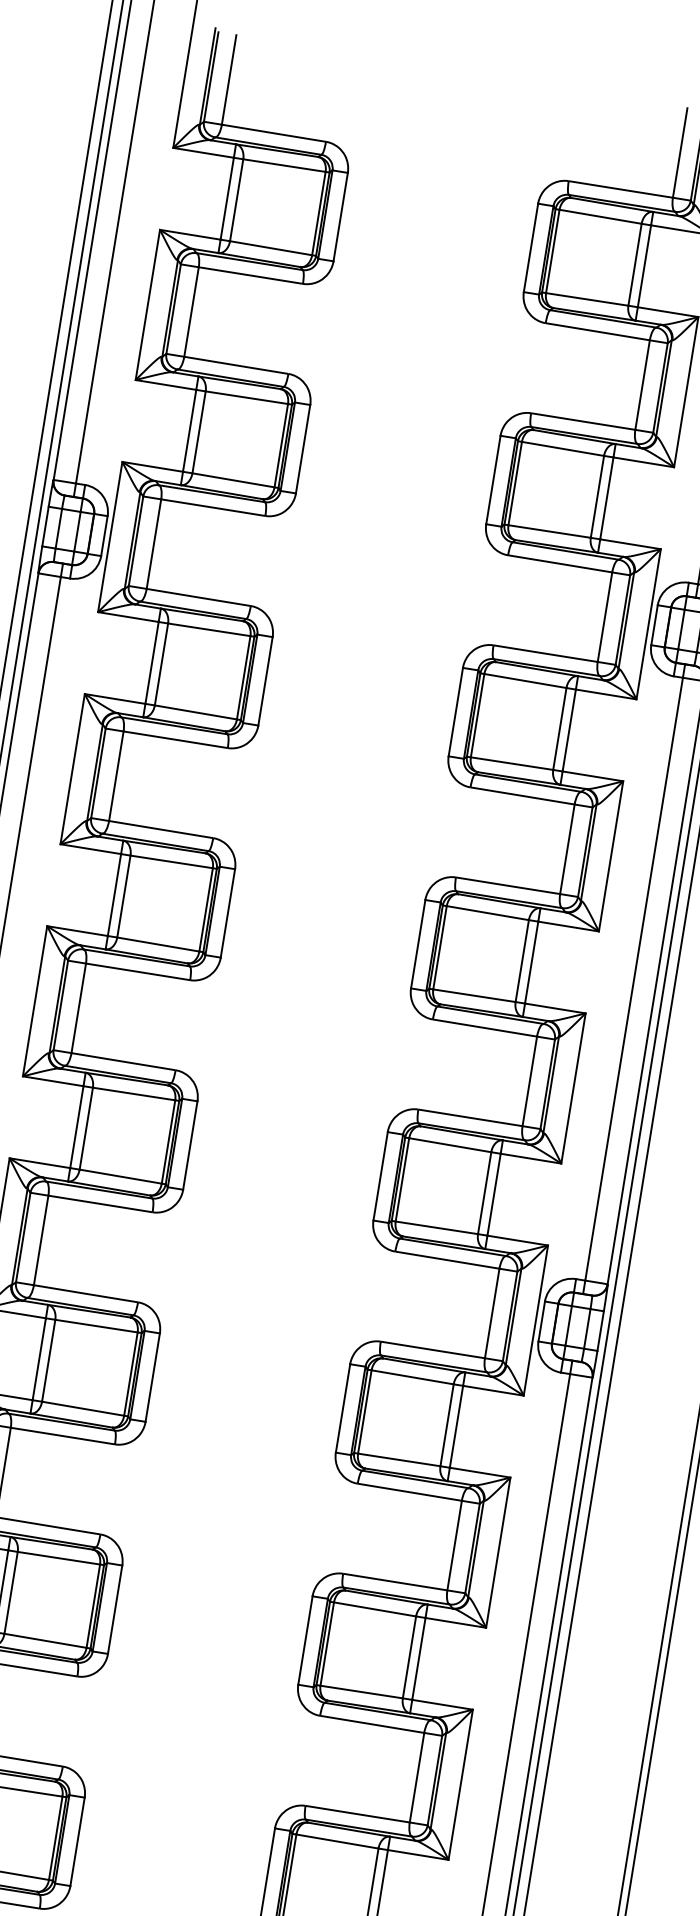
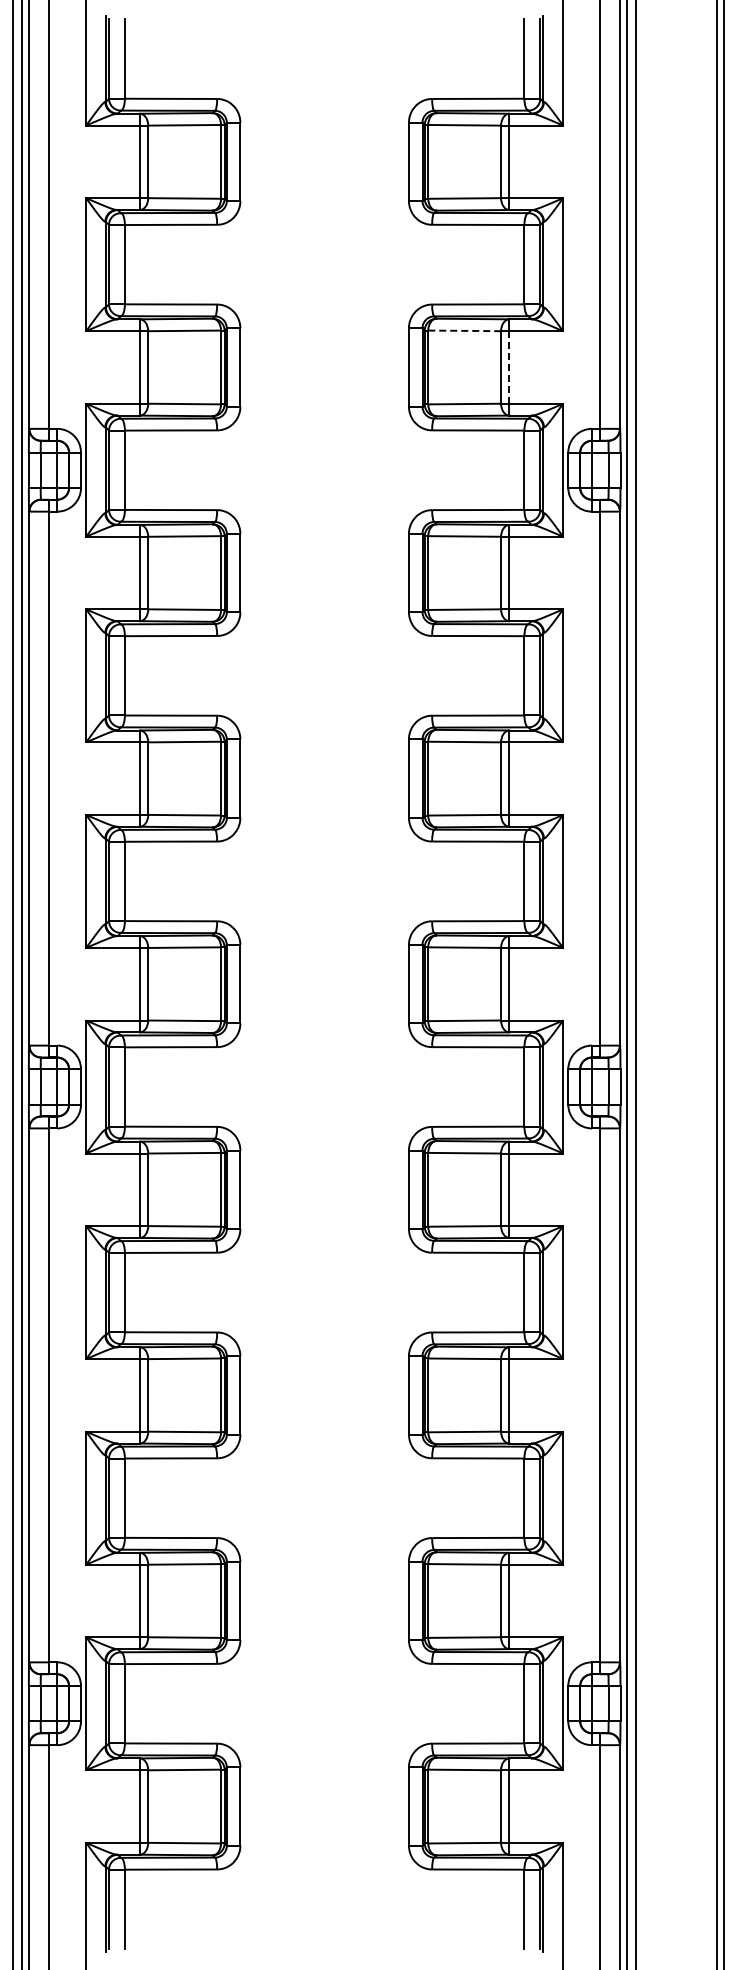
line: (564, 448) -> (465, 330), solid -> dashed
line: (607, 497) -> (509, 366), solid -> dashed

